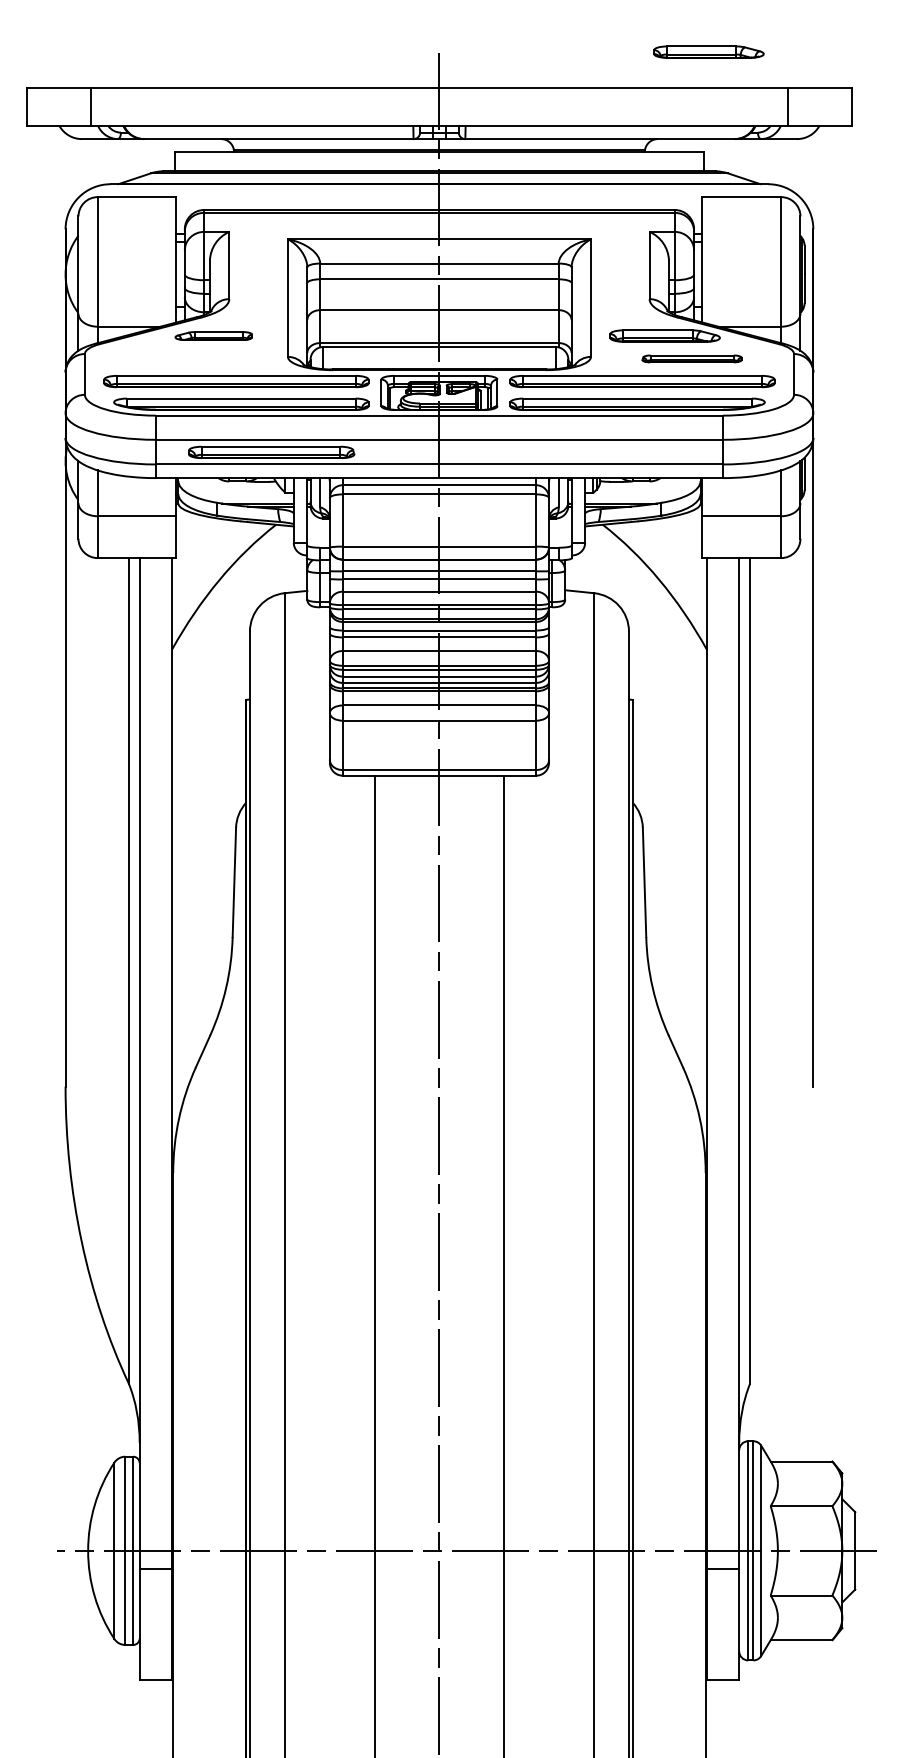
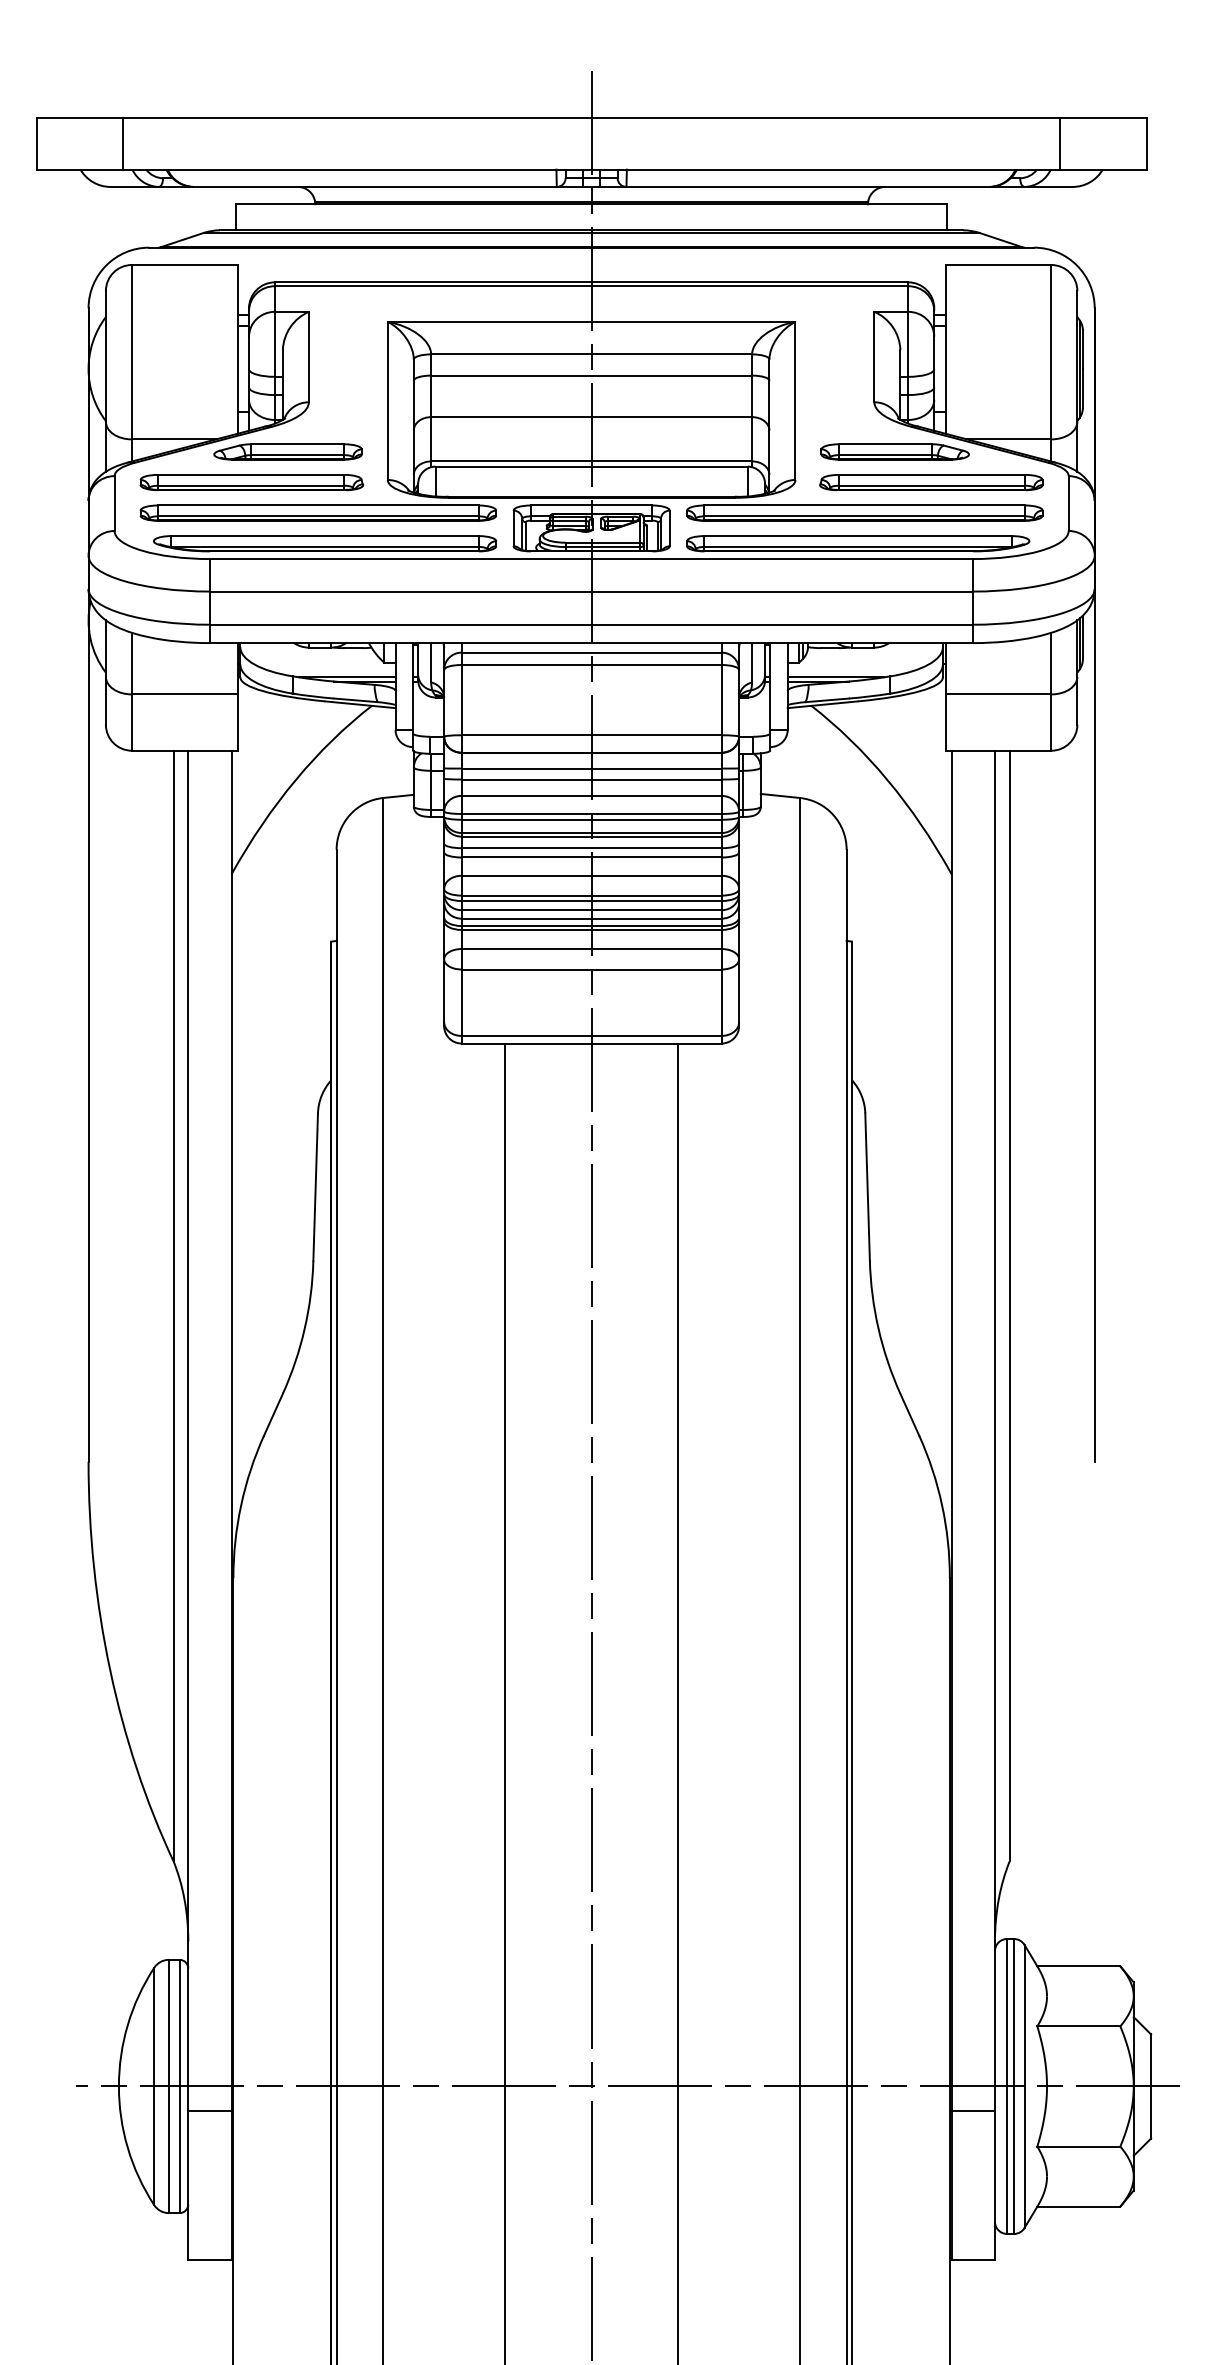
part: (708, 51) -> (953, 69), removed
part: (213, 335) -> (287, 451), size x1.43
part: (692, 358) -> (931, 482), size x1.67
part: (271, 452) -> (251, 482), moved

